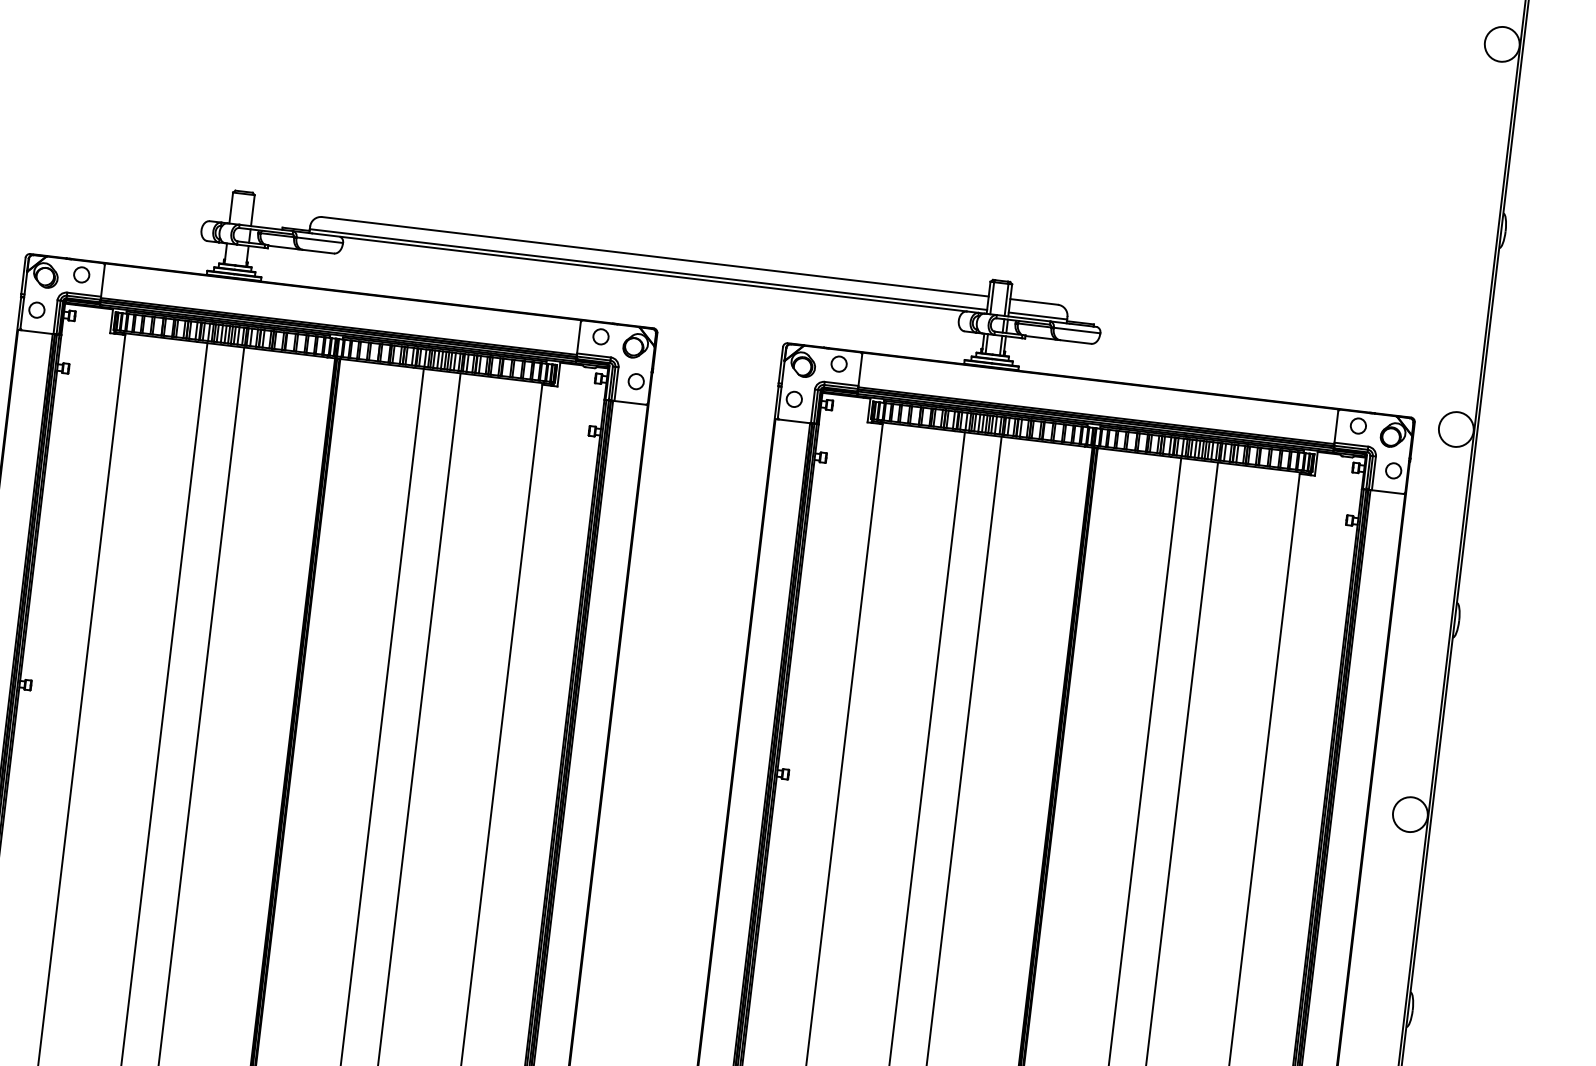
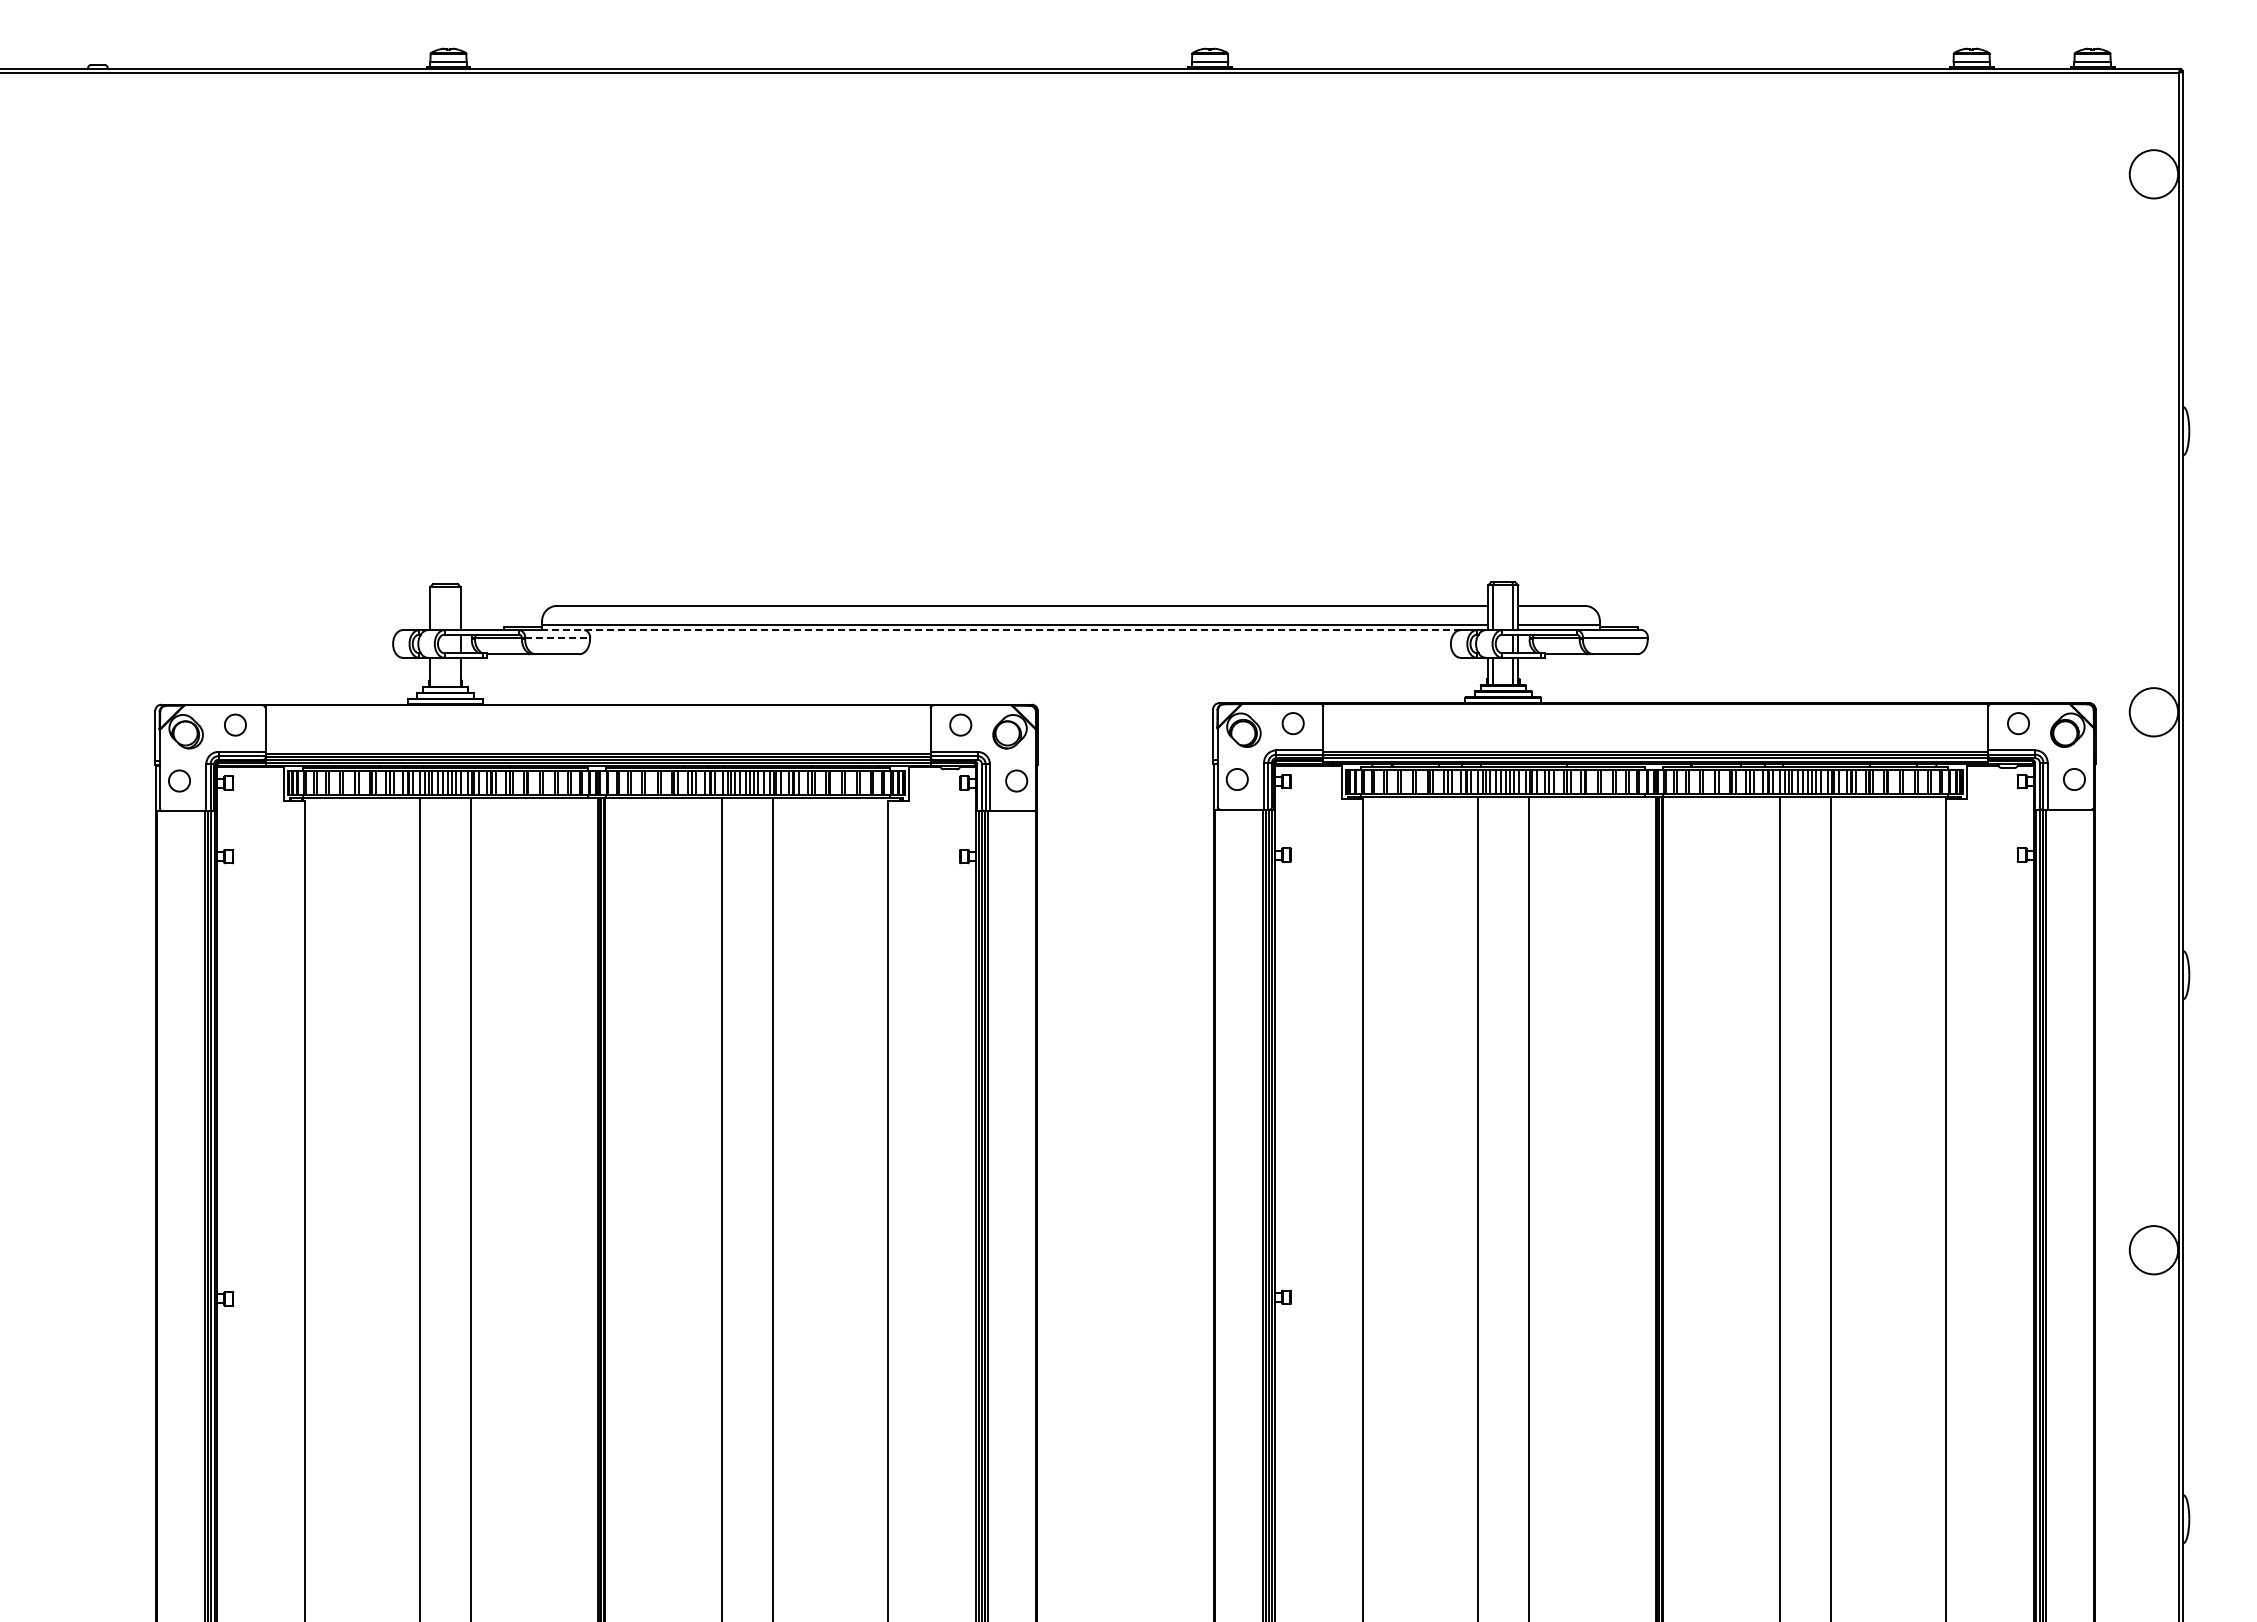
line: (320, 240) -> (558, 638), solid -> dashed
line: (638, 272) -> (1002, 630), solid -> dashed

